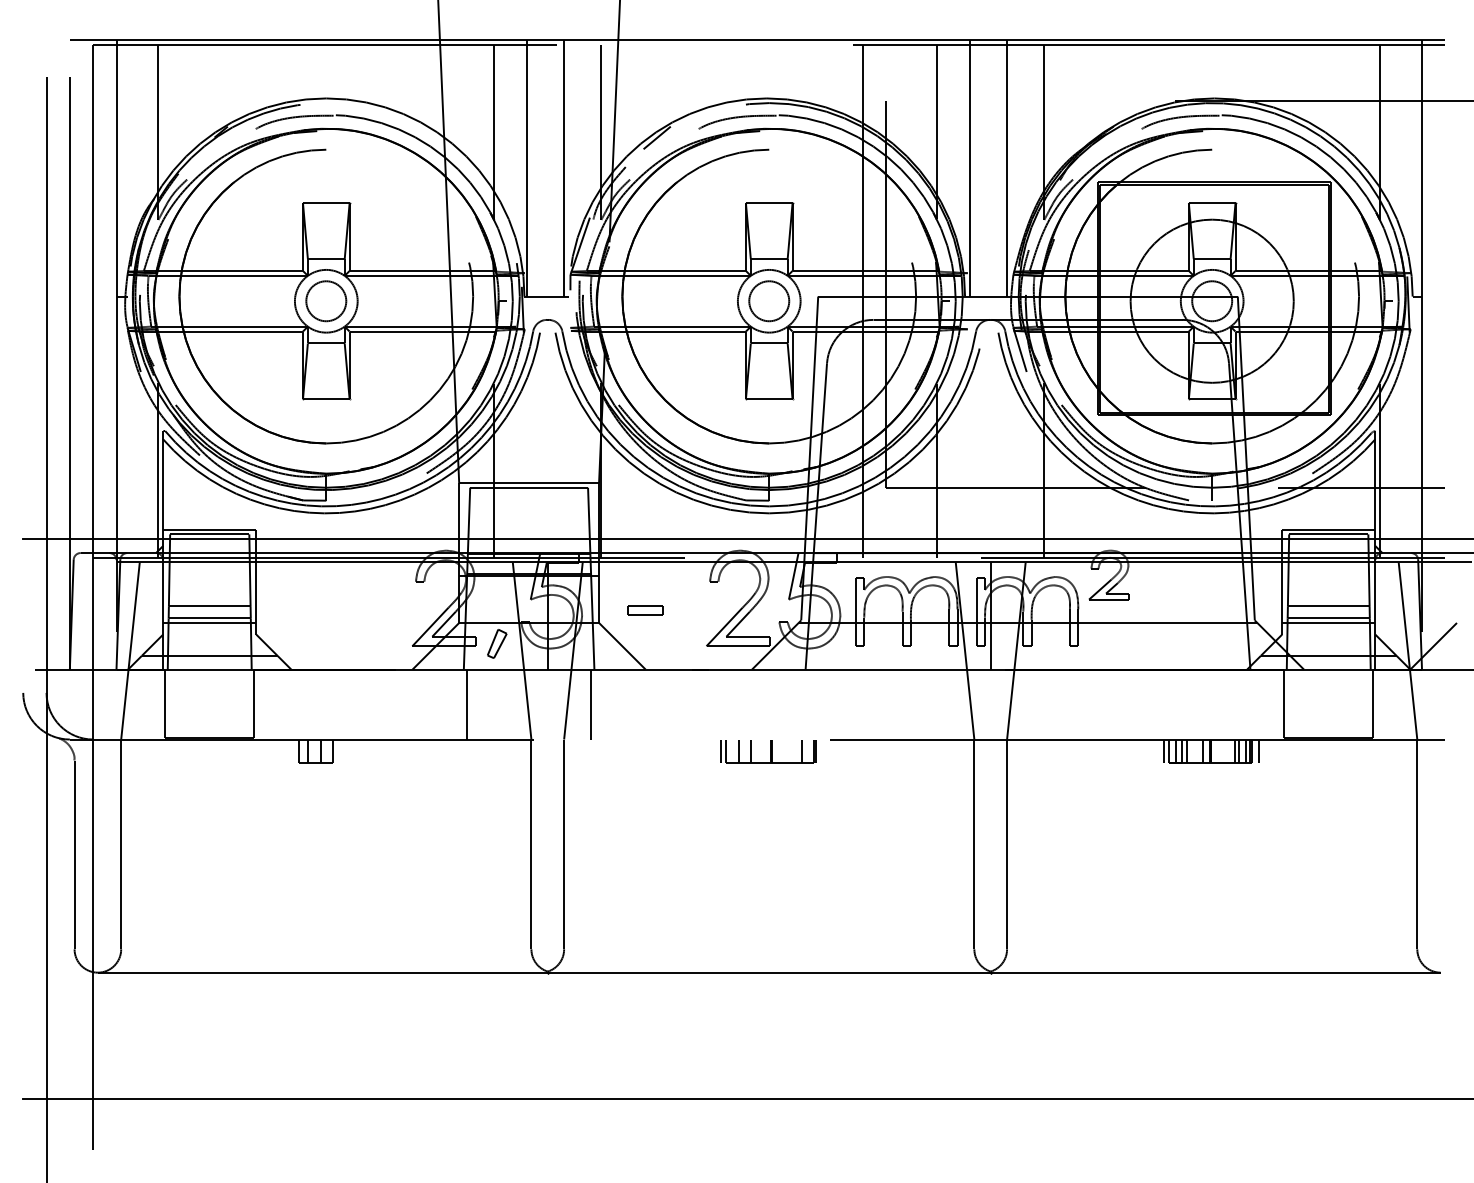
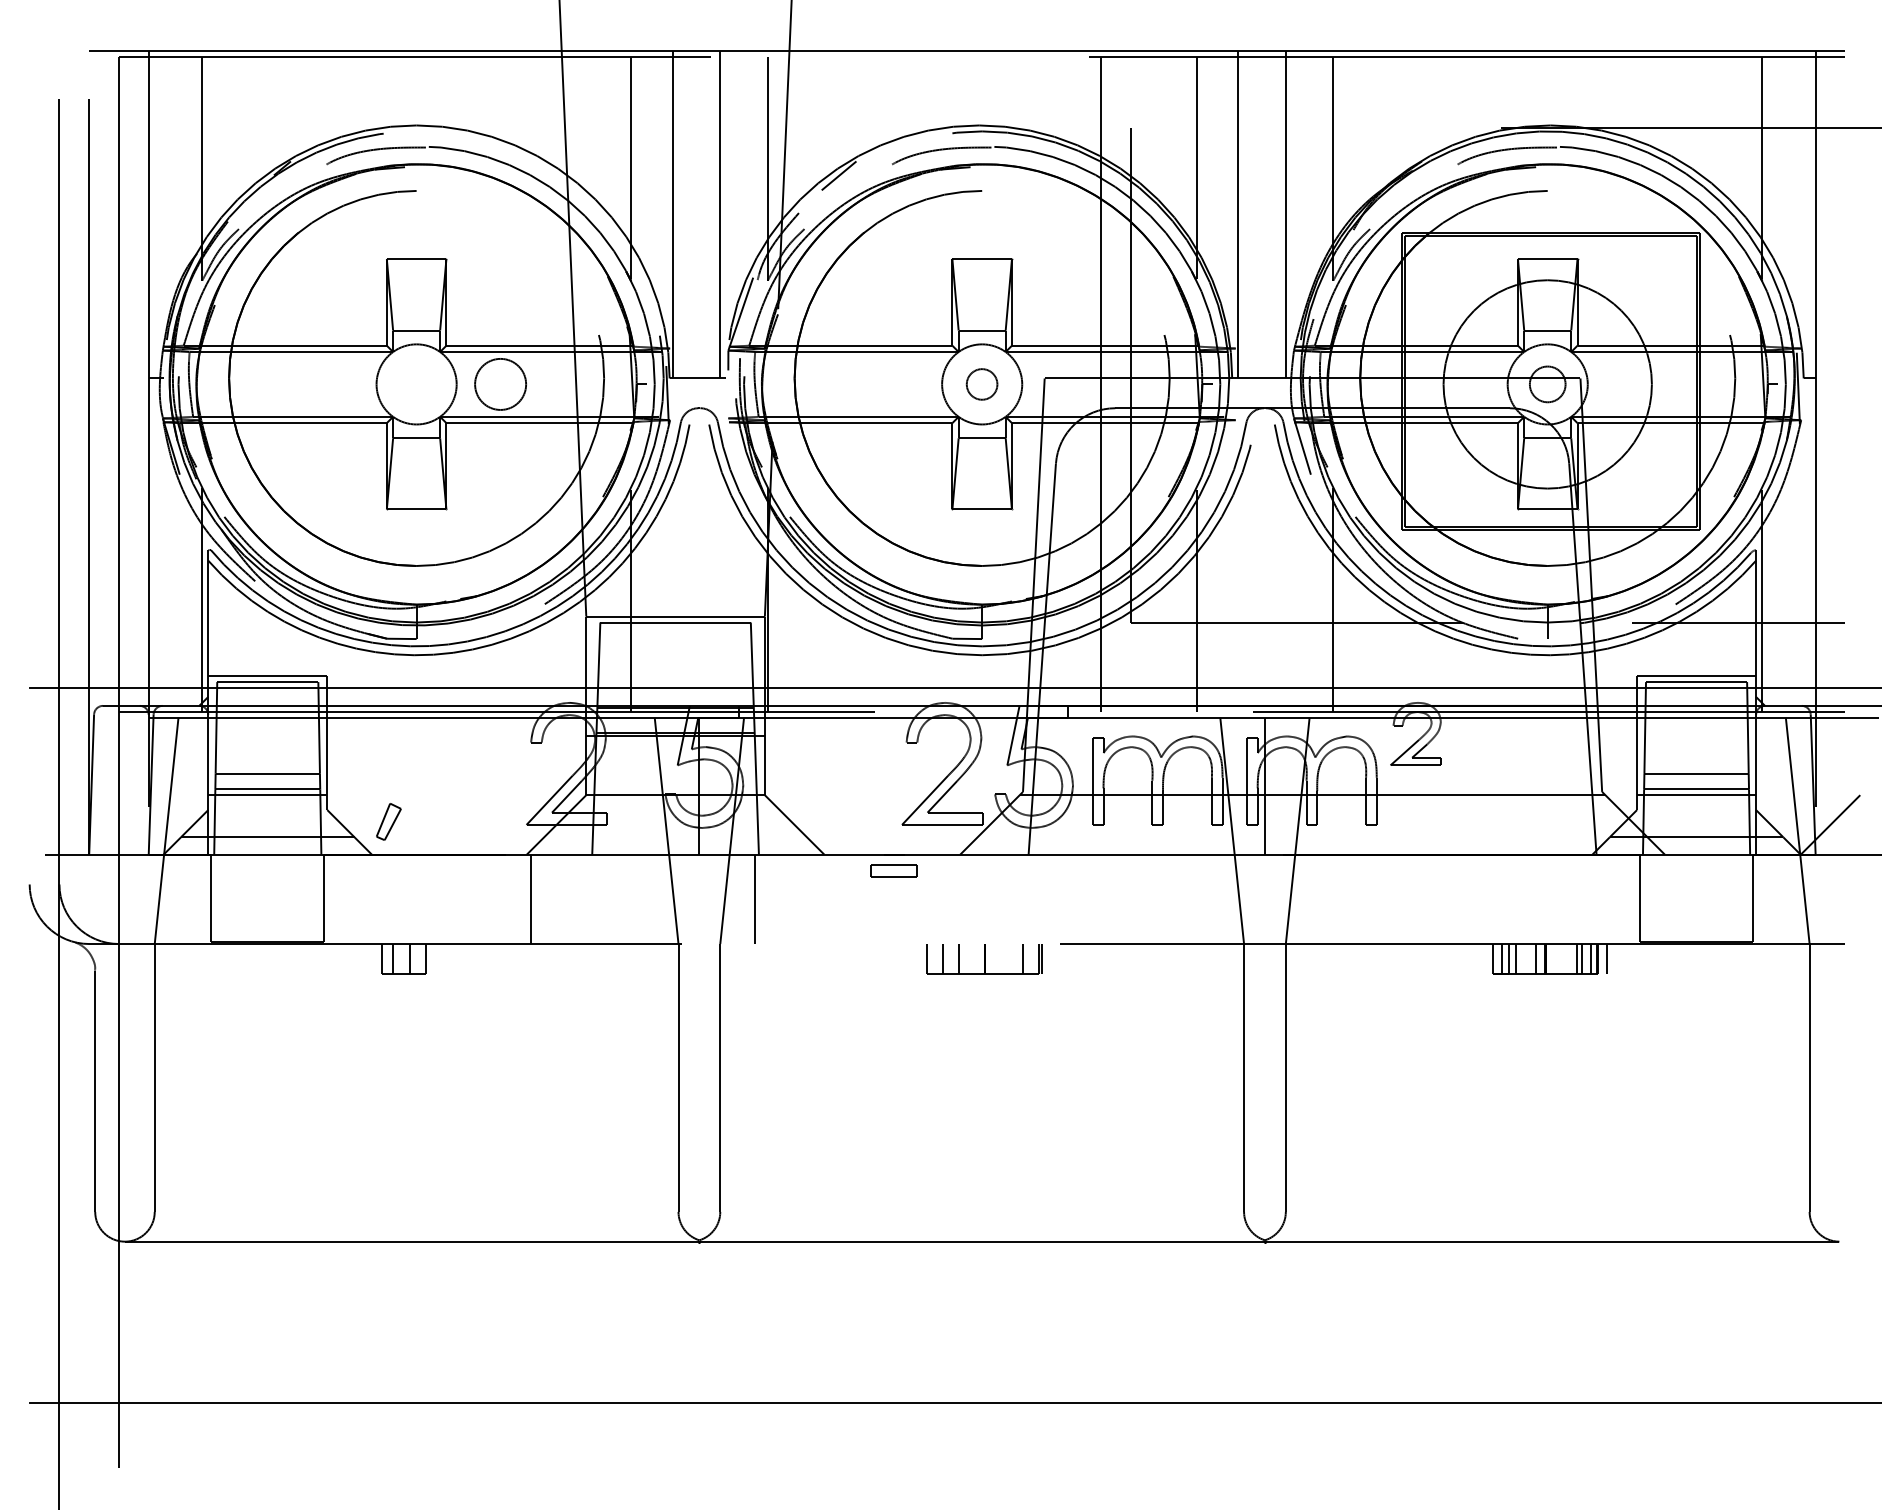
circle: (1212, 300) -> (1547, 383), size x0.7
circle: (326, 301) -> (500, 384), moved
circle: (768, 301) -> (981, 384), size x0.6
part: (644, 609) -> (893, 870), moved
part: (496, 643) -> (388, 821), moved
line: (467, 704) -> (530, 899), moved
line: (720, 750) -> (920, 958), removed
line: (1163, 750) -> (1485, 958), removed

